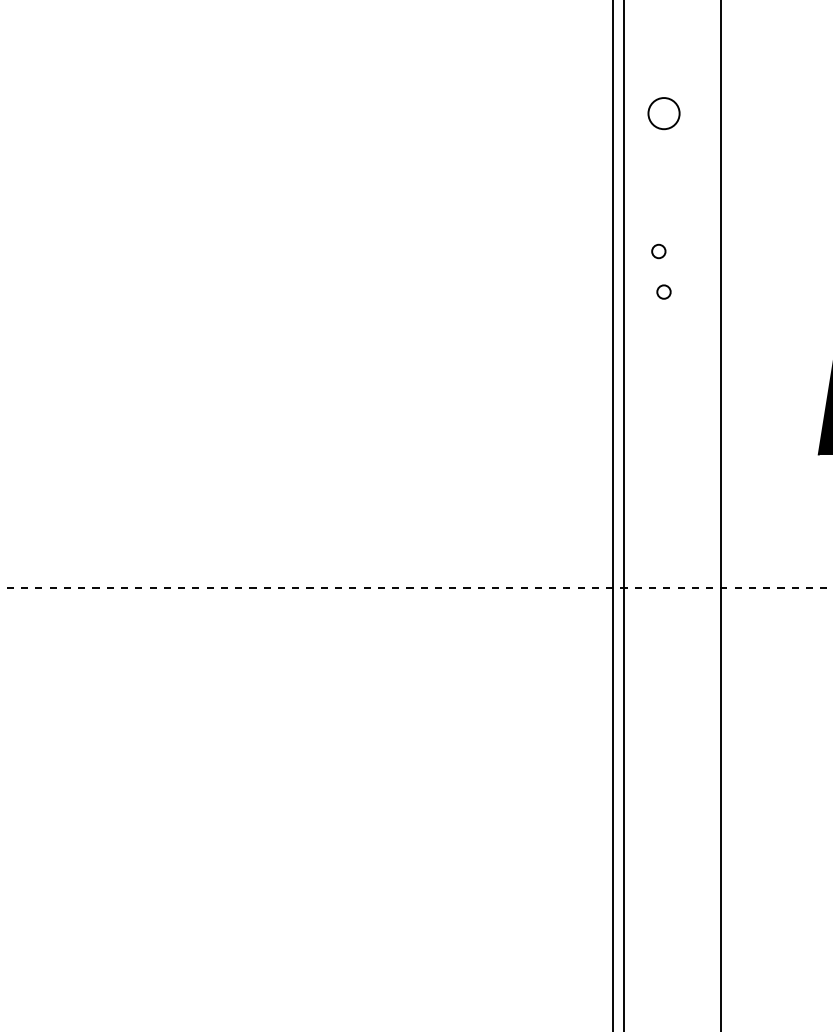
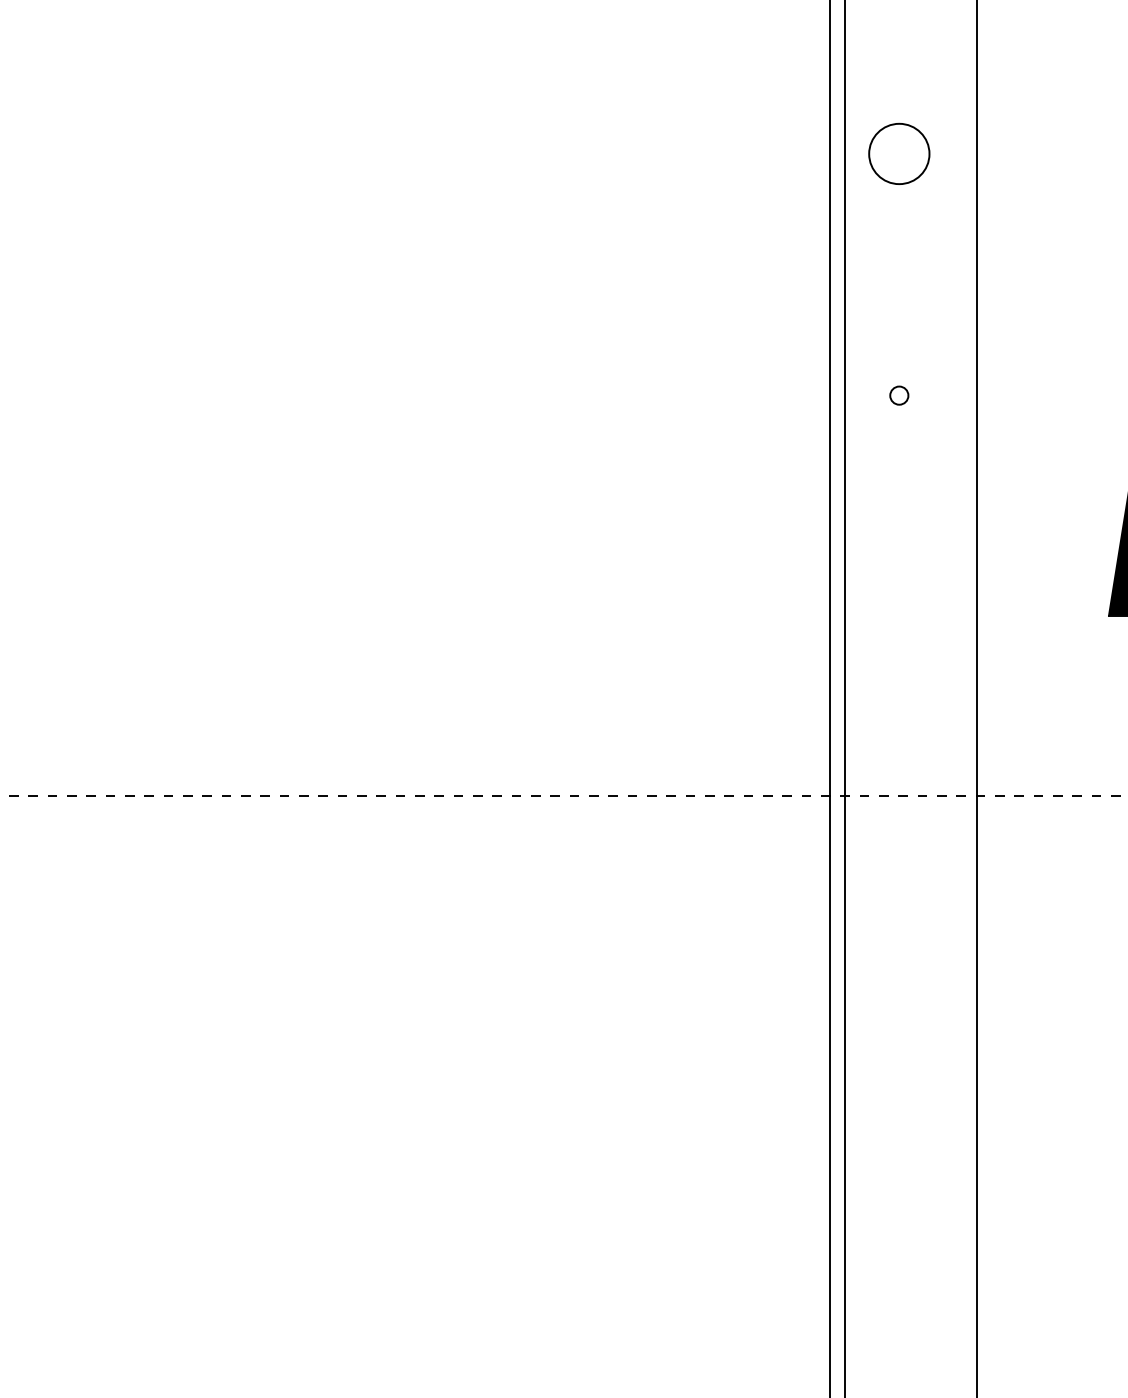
circle: (664, 113) -> (899, 153), size x1.43
circle: (658, 251) -> (892, 340), removed

